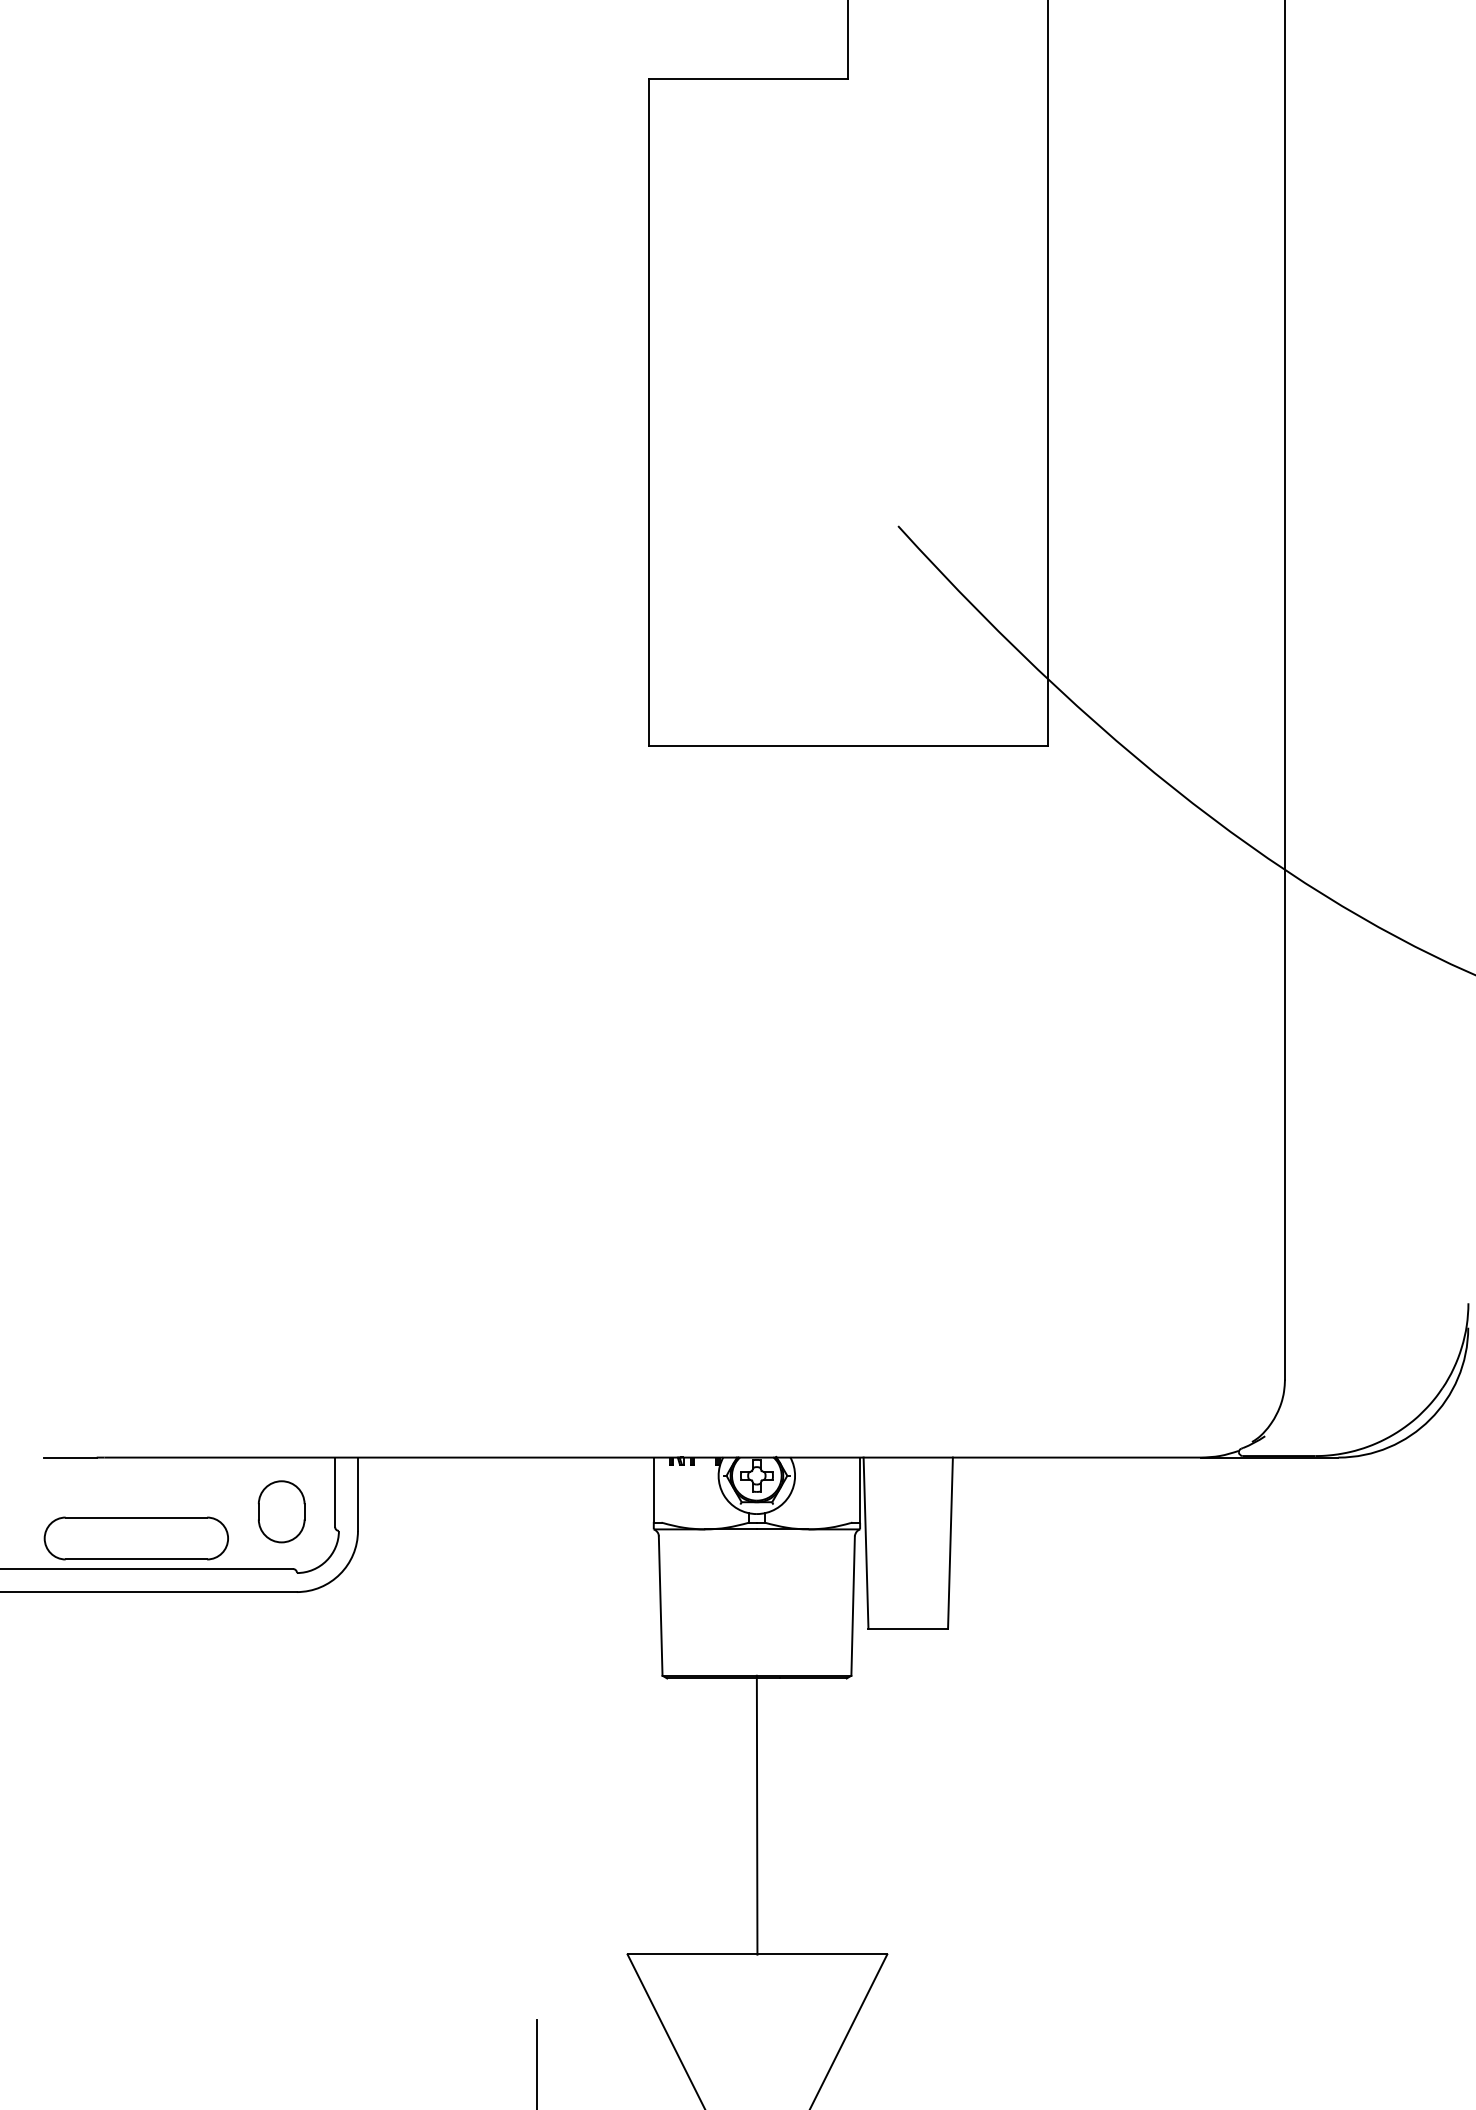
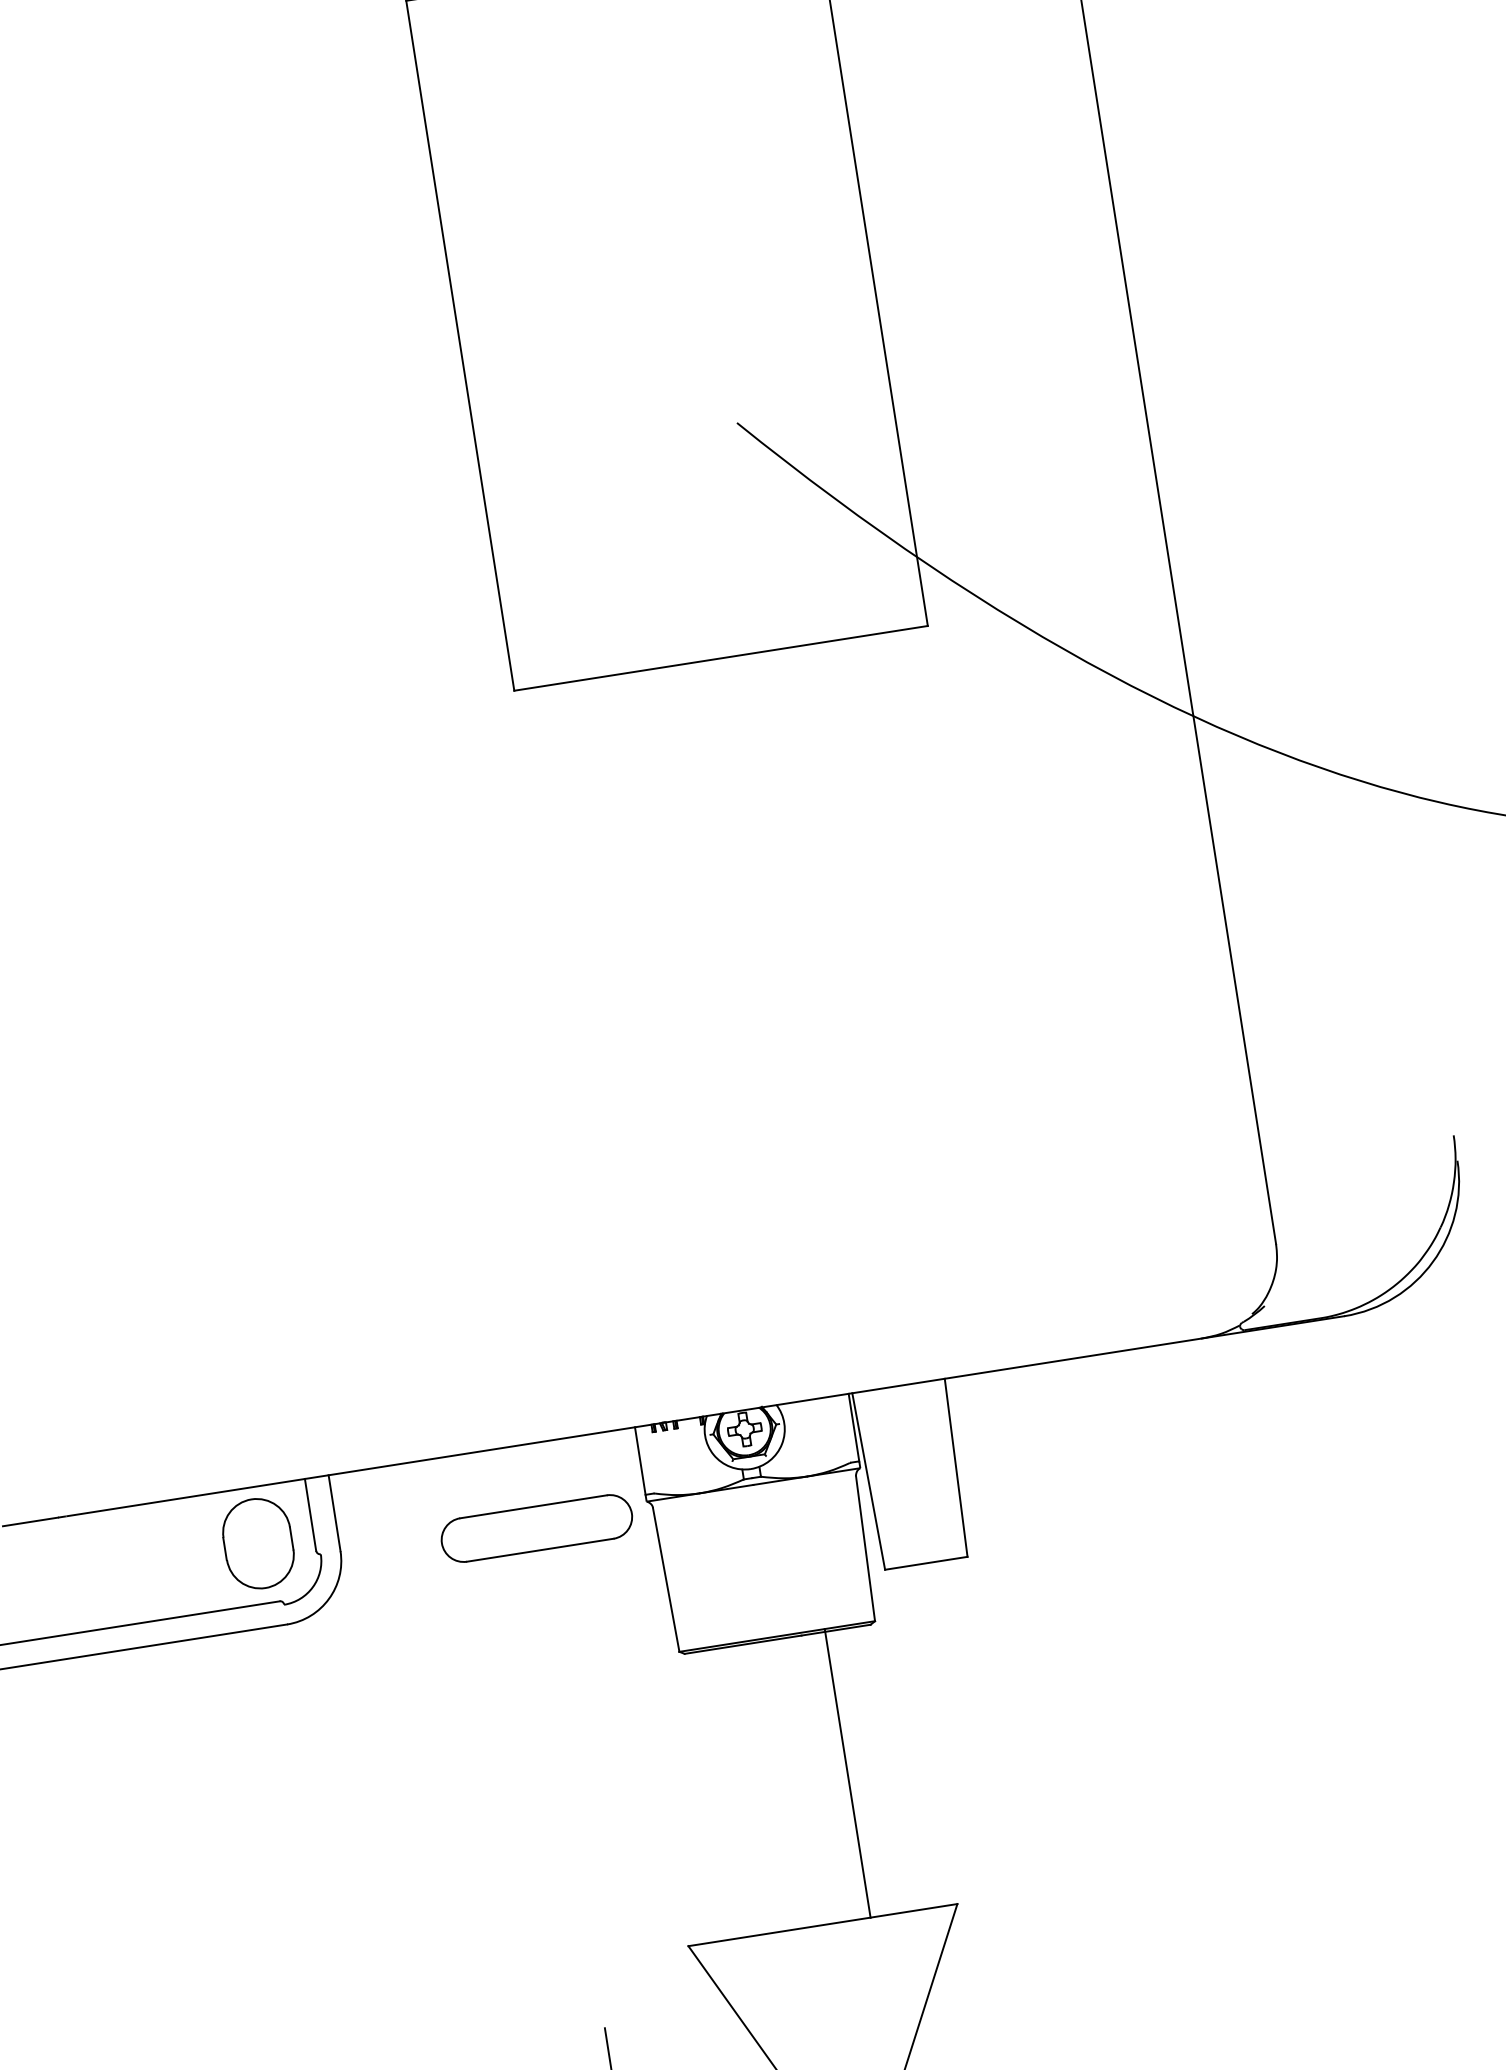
part: (281, 1511) -> (258, 1543), size x1.4
part: (135, 1538) -> (535, 1528), moved
line: (756, 1814) -> (846, 1772), moved

